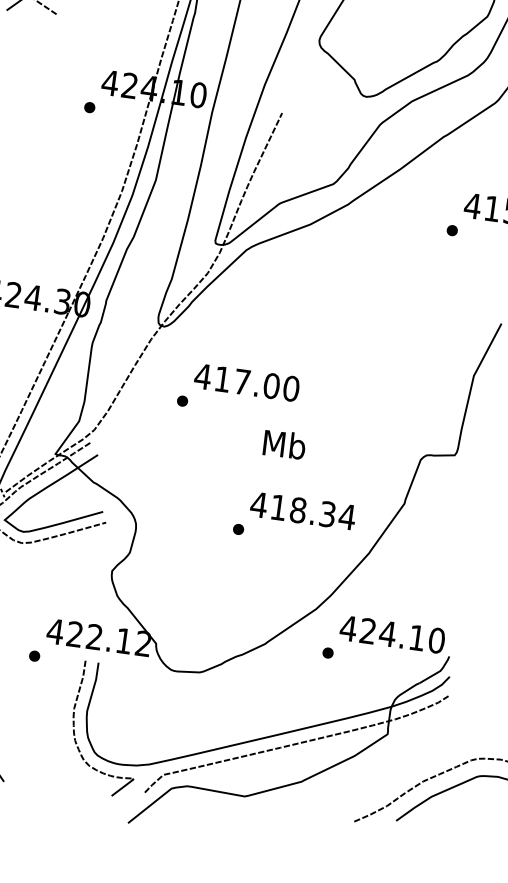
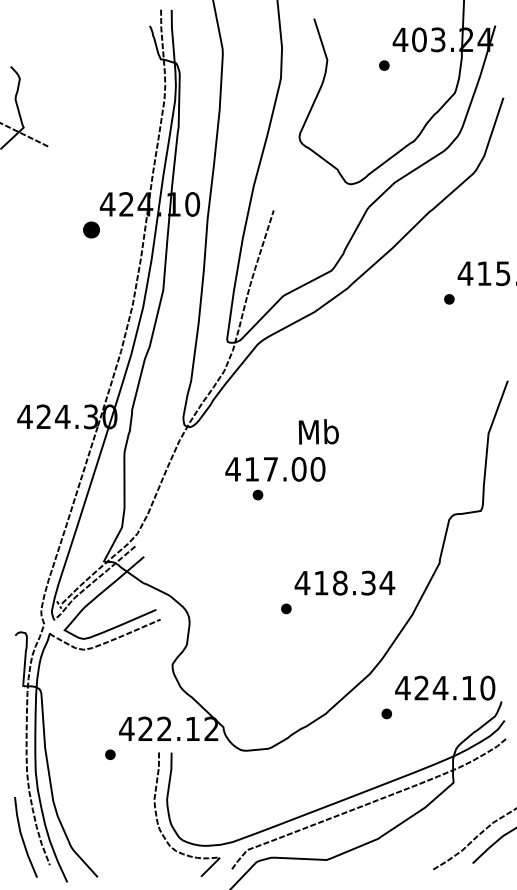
part: (89, 107) -> (91, 230), size x1.6
part: (182, 400) -> (257, 494), moved
text: (284, 444) -> (318, 431), moved

